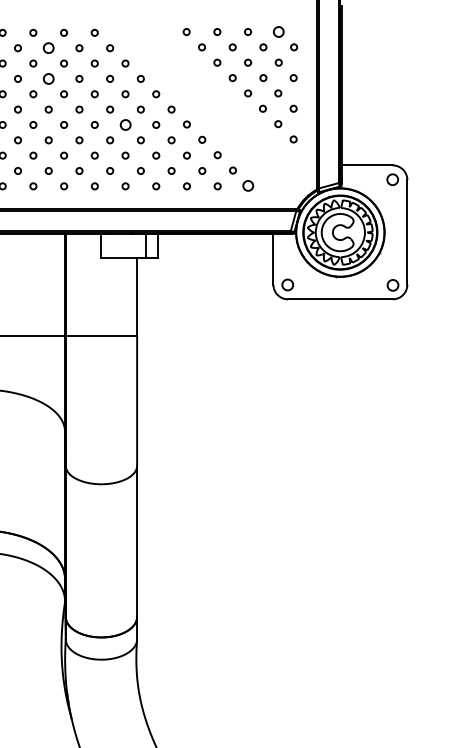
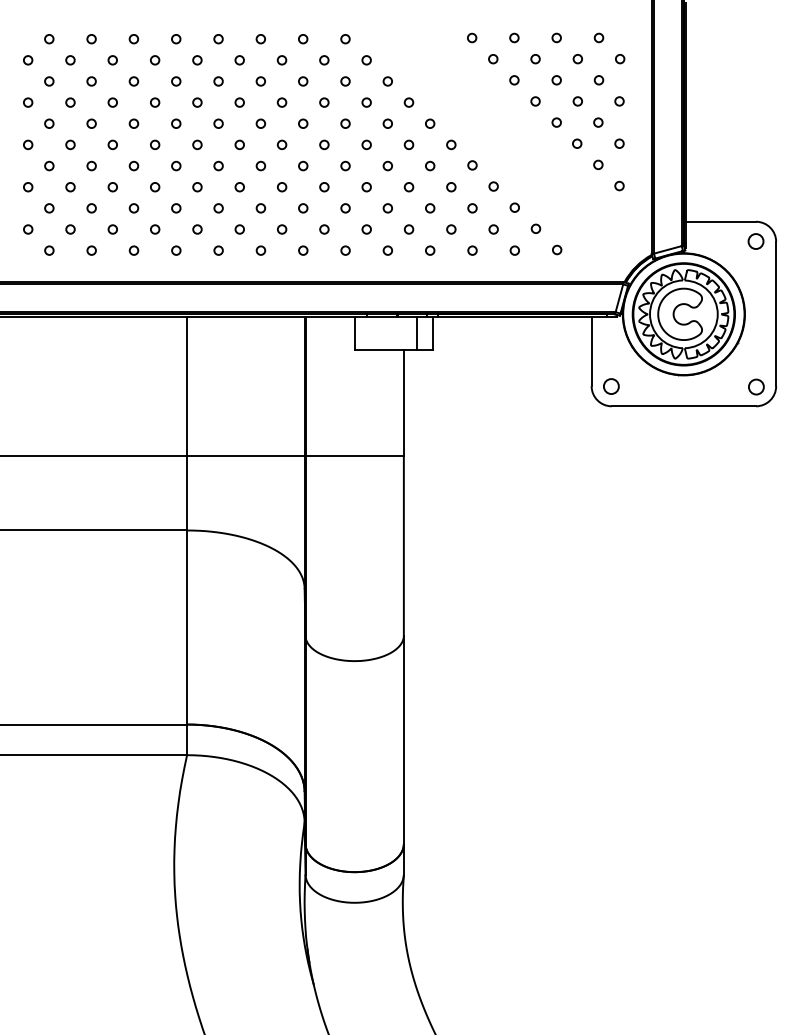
circle: (278, 31) -> (598, 37), size x0.62
circle: (48, 48) -> (281, 60), size x0.62
circle: (48, 78) -> (281, 102), size x0.62
circle: (125, 124) -> (387, 165), size x0.62
circle: (248, 185) -> (557, 249), size x0.62

